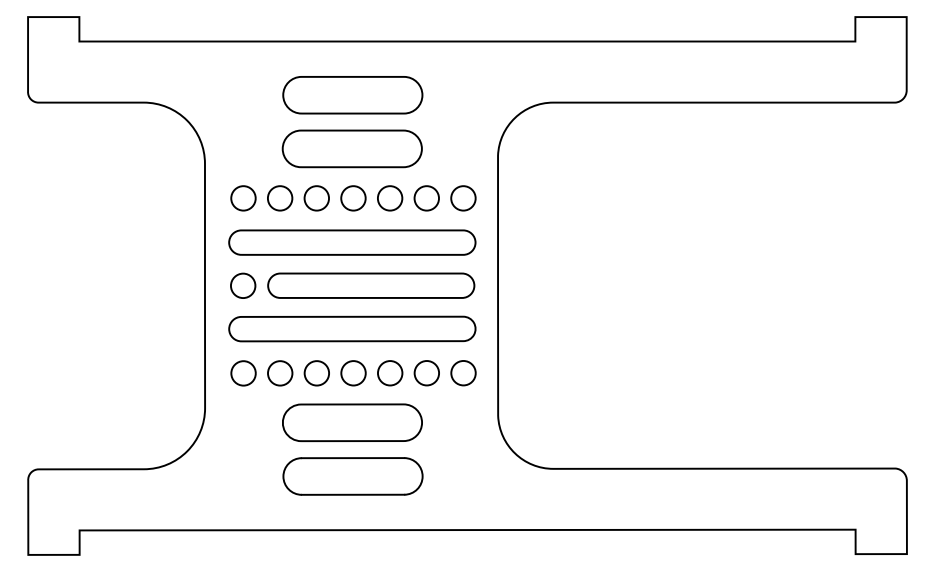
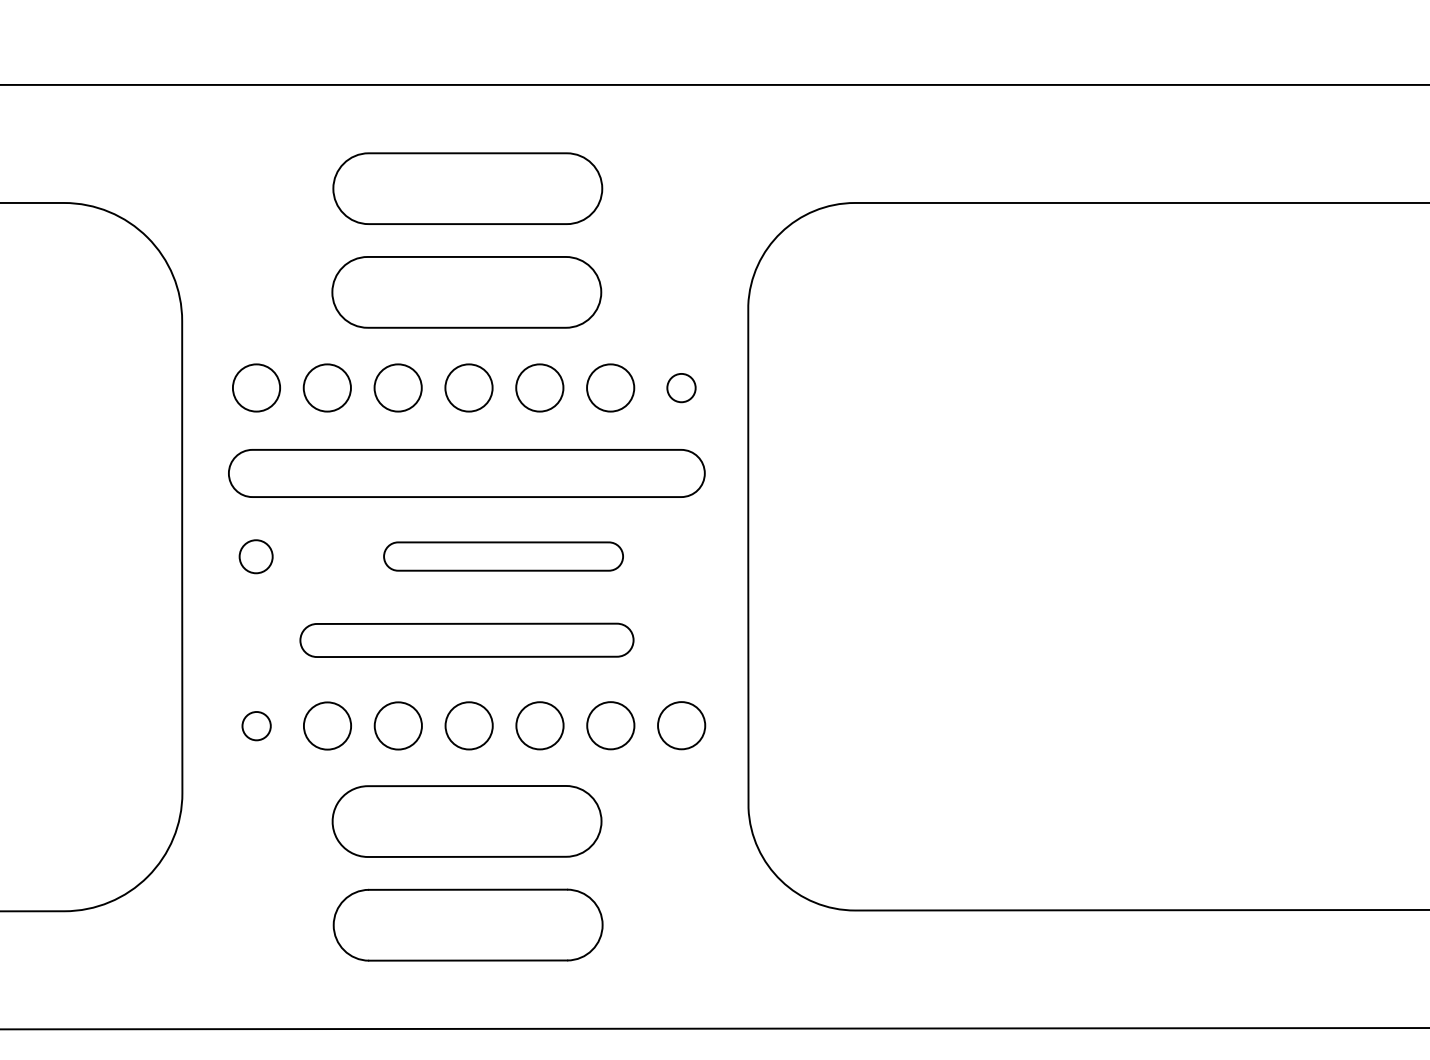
circle: (463, 198) -> (681, 388), size x0.6
circle: (243, 285) -> (256, 556), size x0.7
part: (371, 285) -> (503, 556), size x0.6
part: (352, 328) -> (467, 639), size x0.7
circle: (243, 373) -> (256, 726), size x0.6

